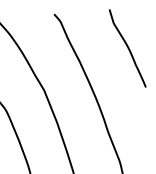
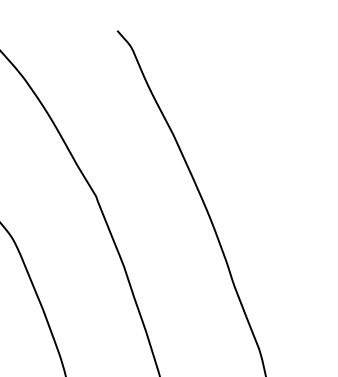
curve: (127, 48) -> (276, 105), removed

